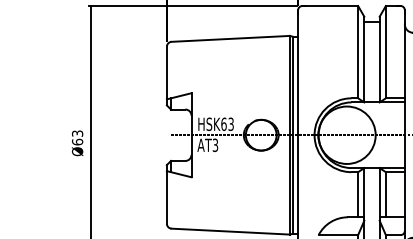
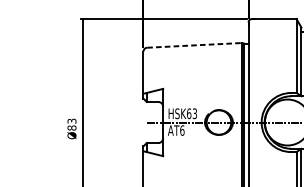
line: (231, 38) -> (195, 45), solid -> dashed
text: (77, 141) -> (71, 127), Ø63 -> Ø83
text: (215, 144) -> (182, 129), AT3 -> AT6

